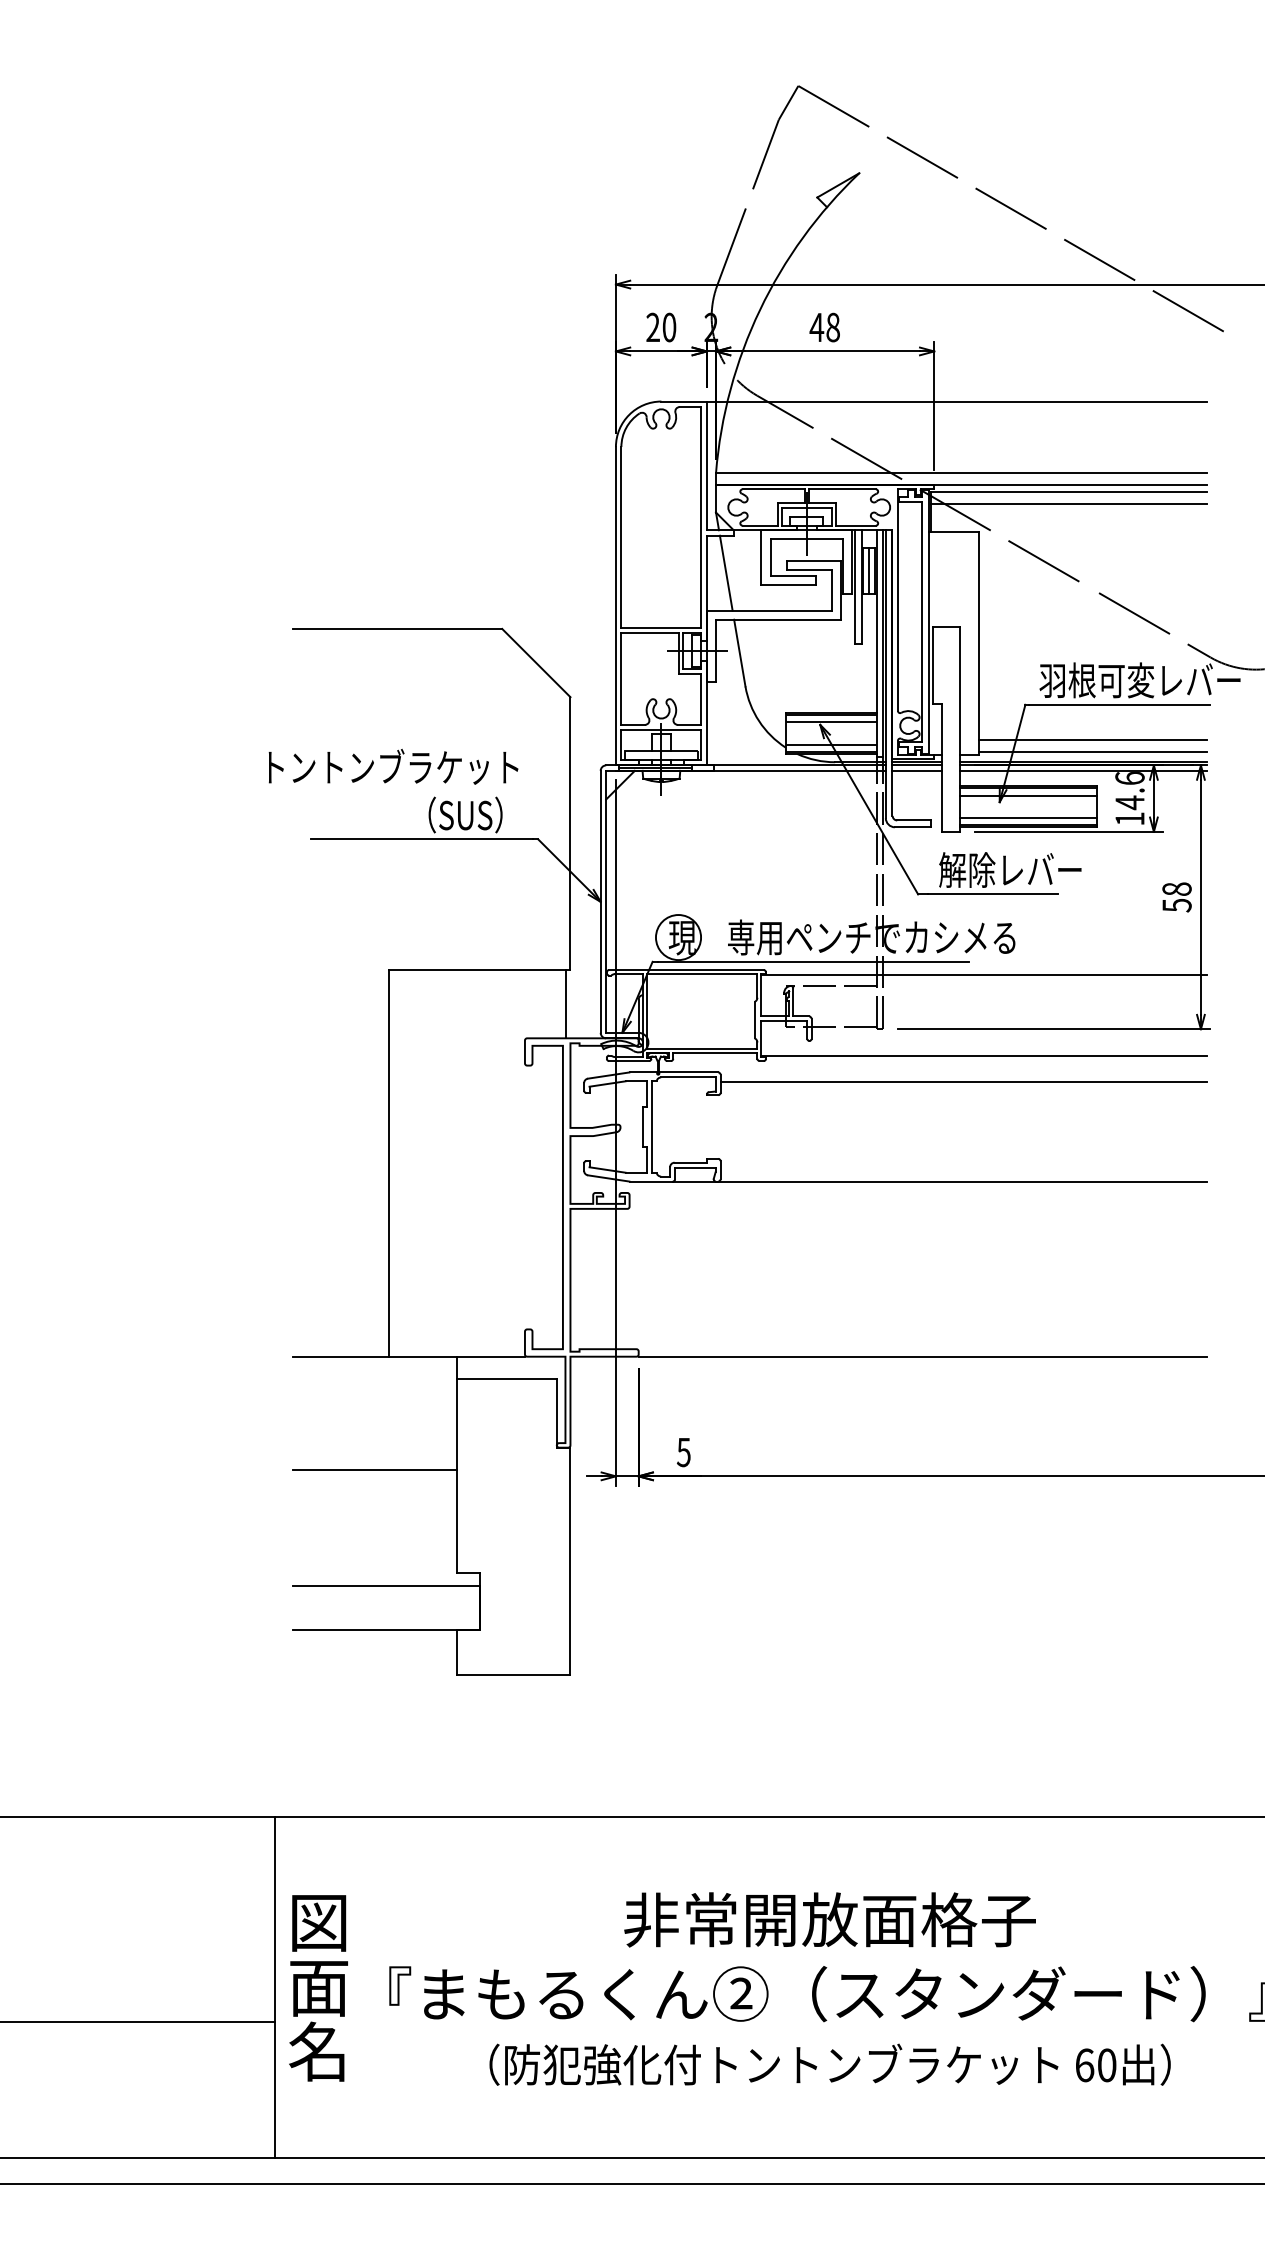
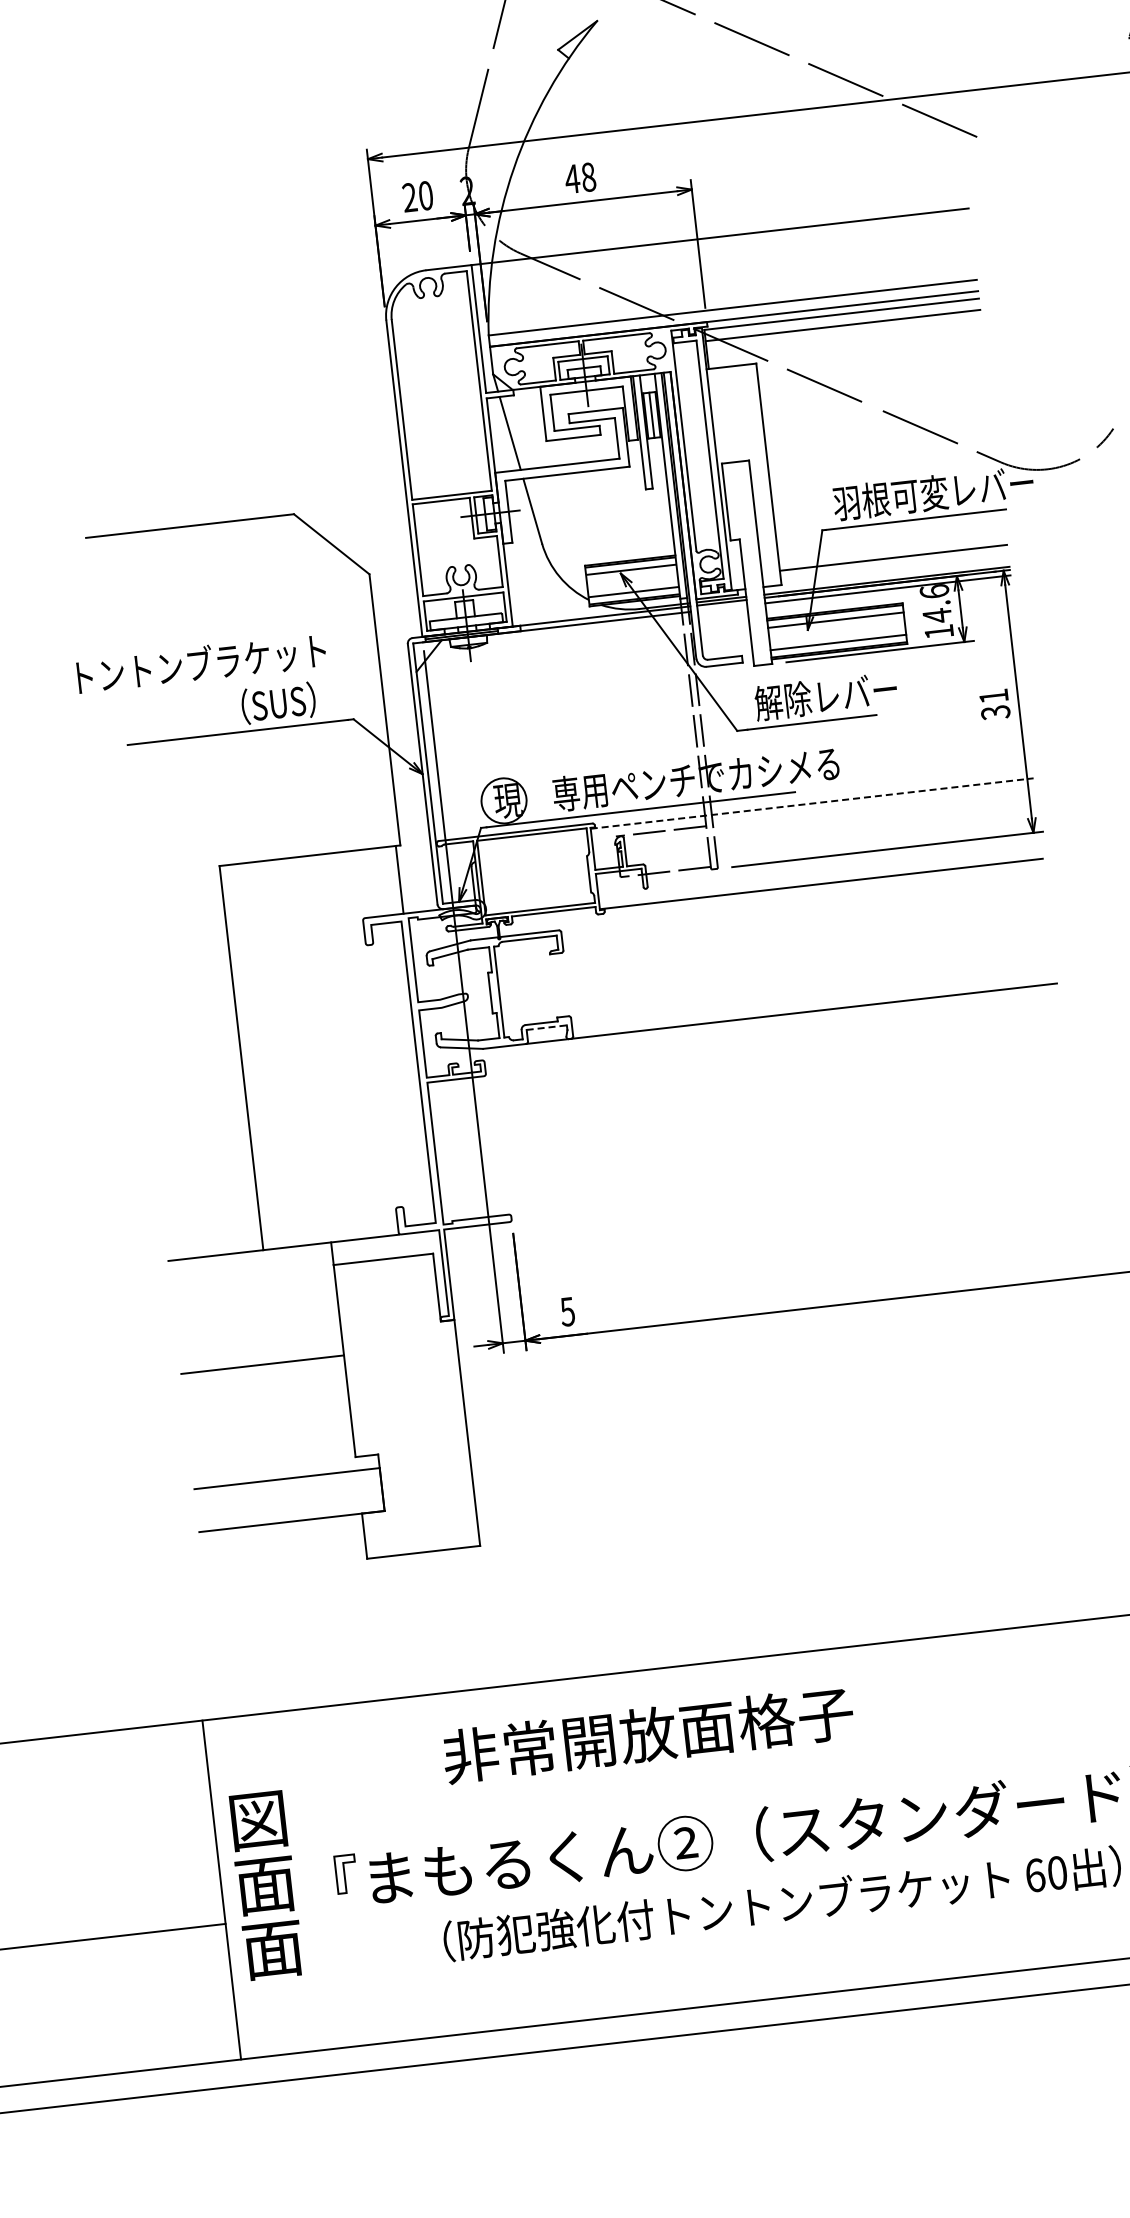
line: (1092, 751) -> (894, 569), removed
line: (917, 770) -> (722, 607), removed
text: (1176, 897) -> (994, 704), 58 -> 31
line: (984, 975) -> (812, 803), solid -> dashed
line: (963, 1082) -> (803, 912), removed
line: (695, 1167) -> (546, 1027), solid -> dashed
line: (922, 1356) -> (793, 1189), removed
text: (829, 1919) -> (647, 1734), moved
text: (318, 2051) -> (272, 1948), 名 -> 面

